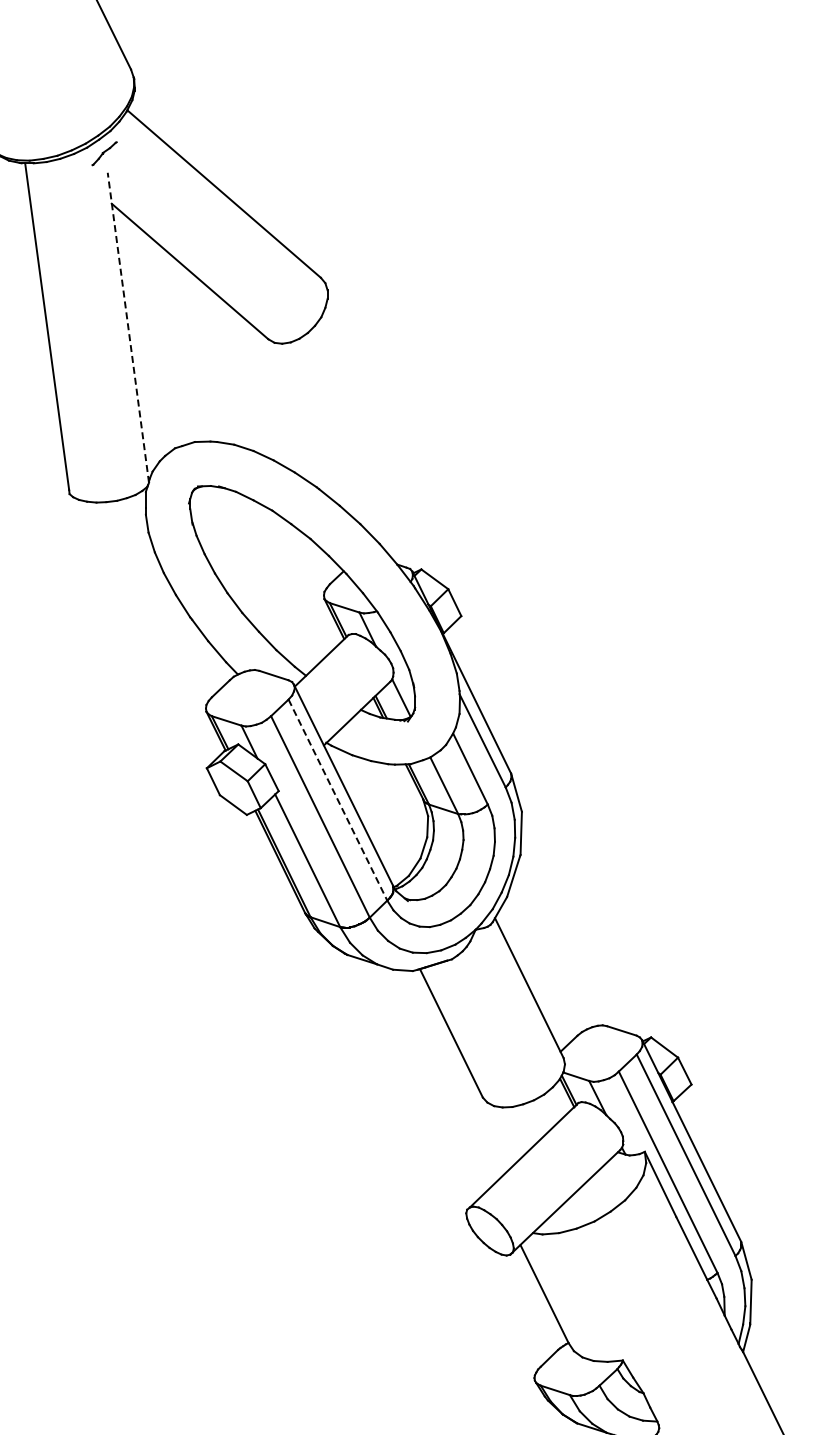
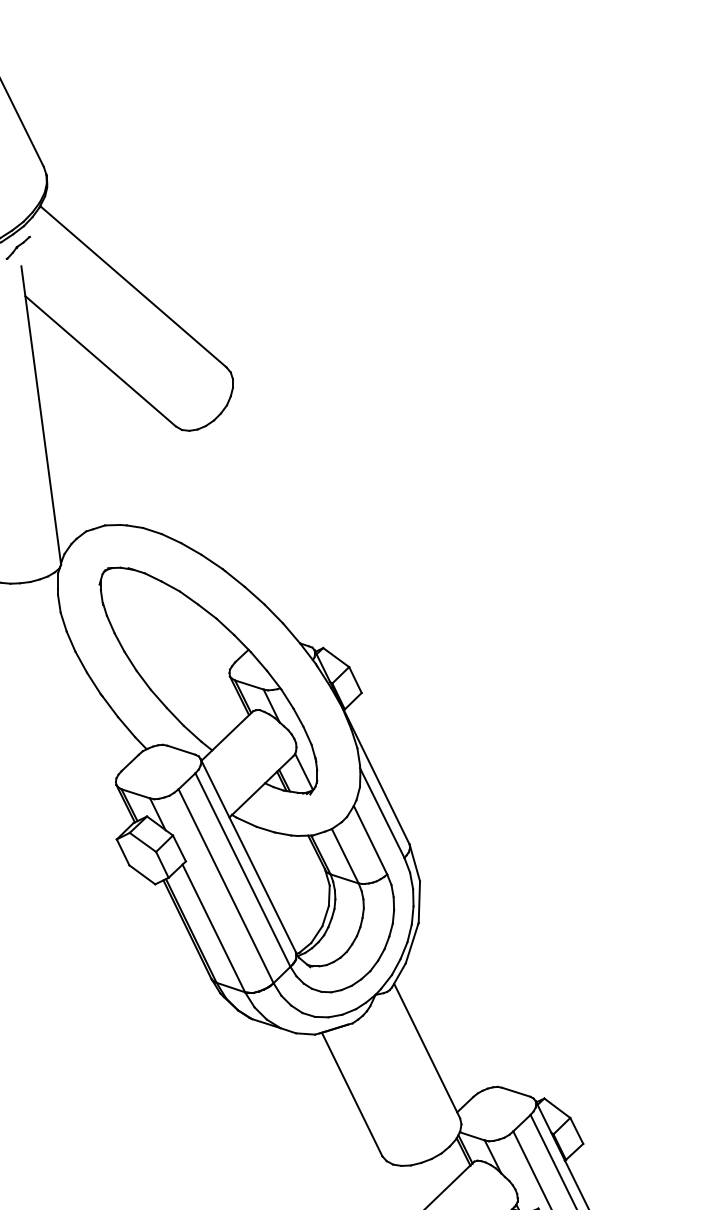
line: (128, 327) -> (41, 415), dashed -> solid
line: (337, 800) -> (242, 870), dashed -> solid

